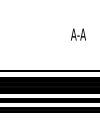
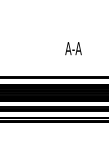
text: (78, 34) -> (73, 48), moved

